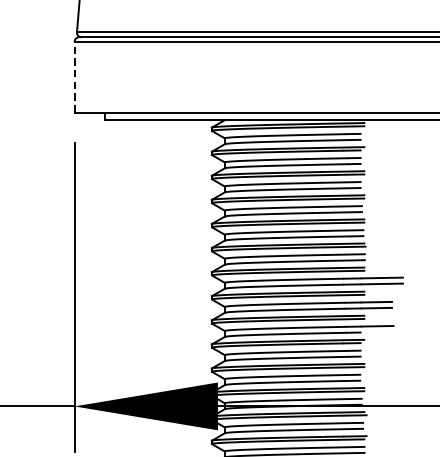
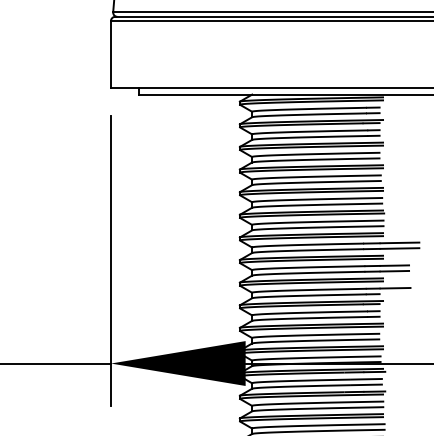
line: (74, 76) -> (110, 53), dashed -> solid

